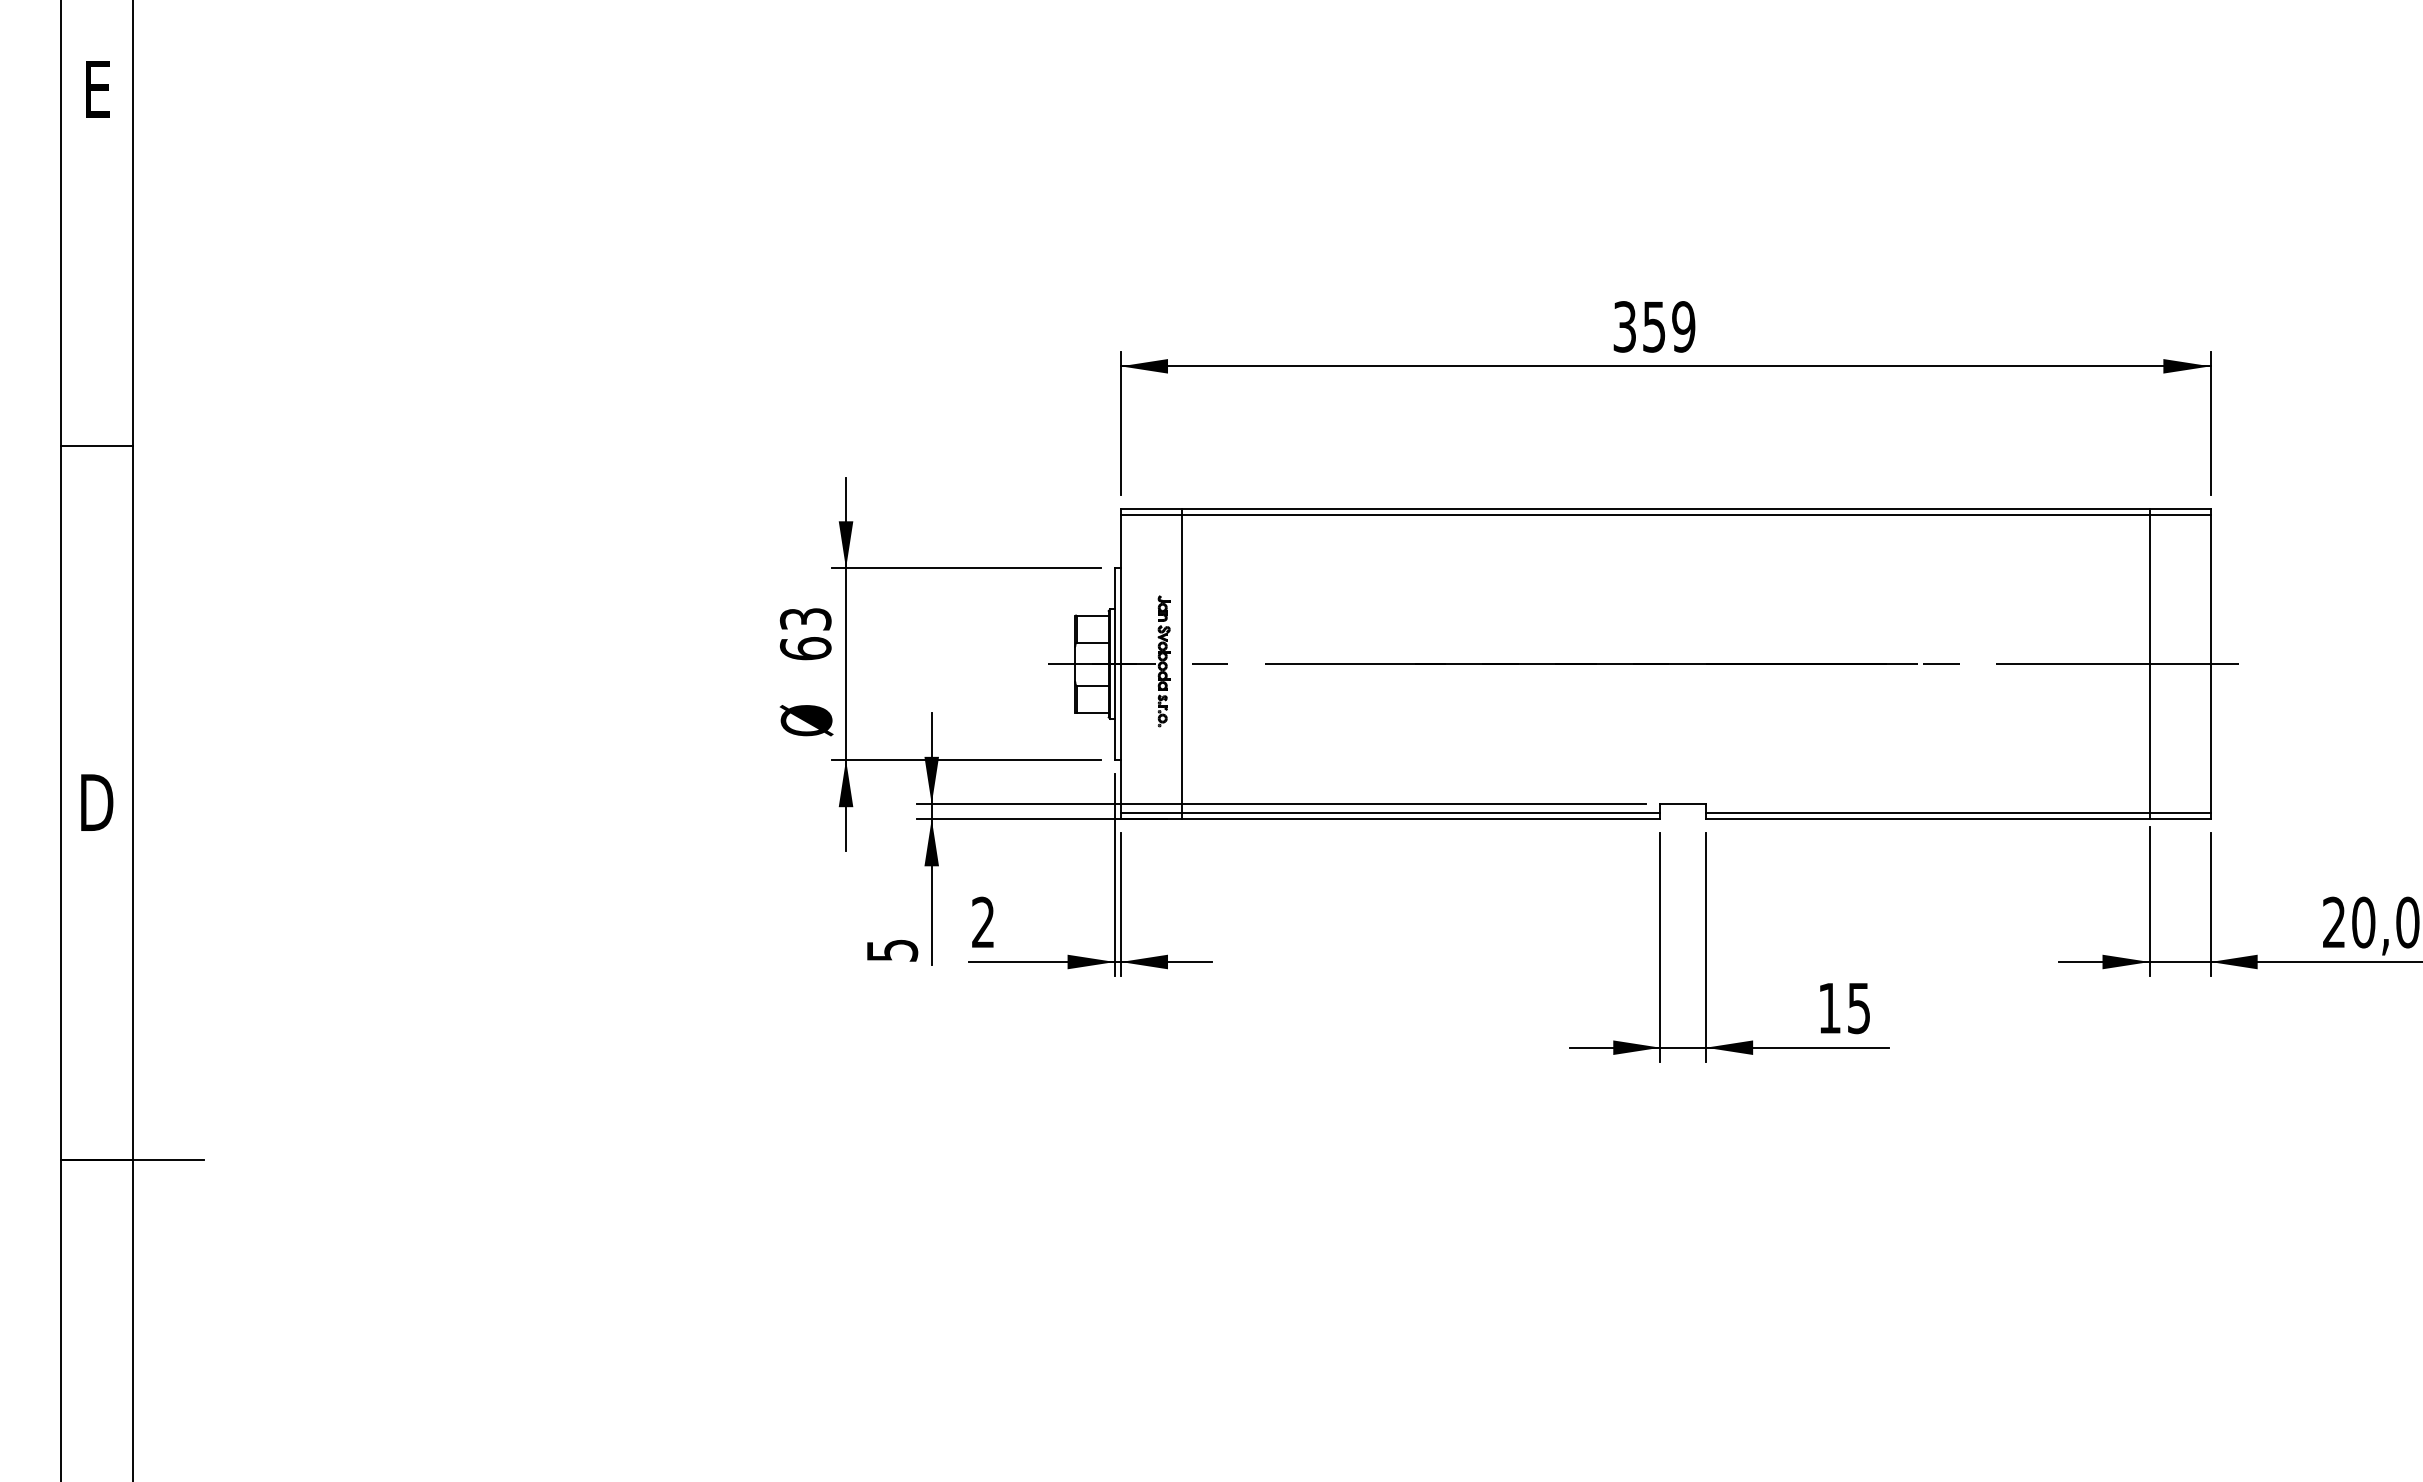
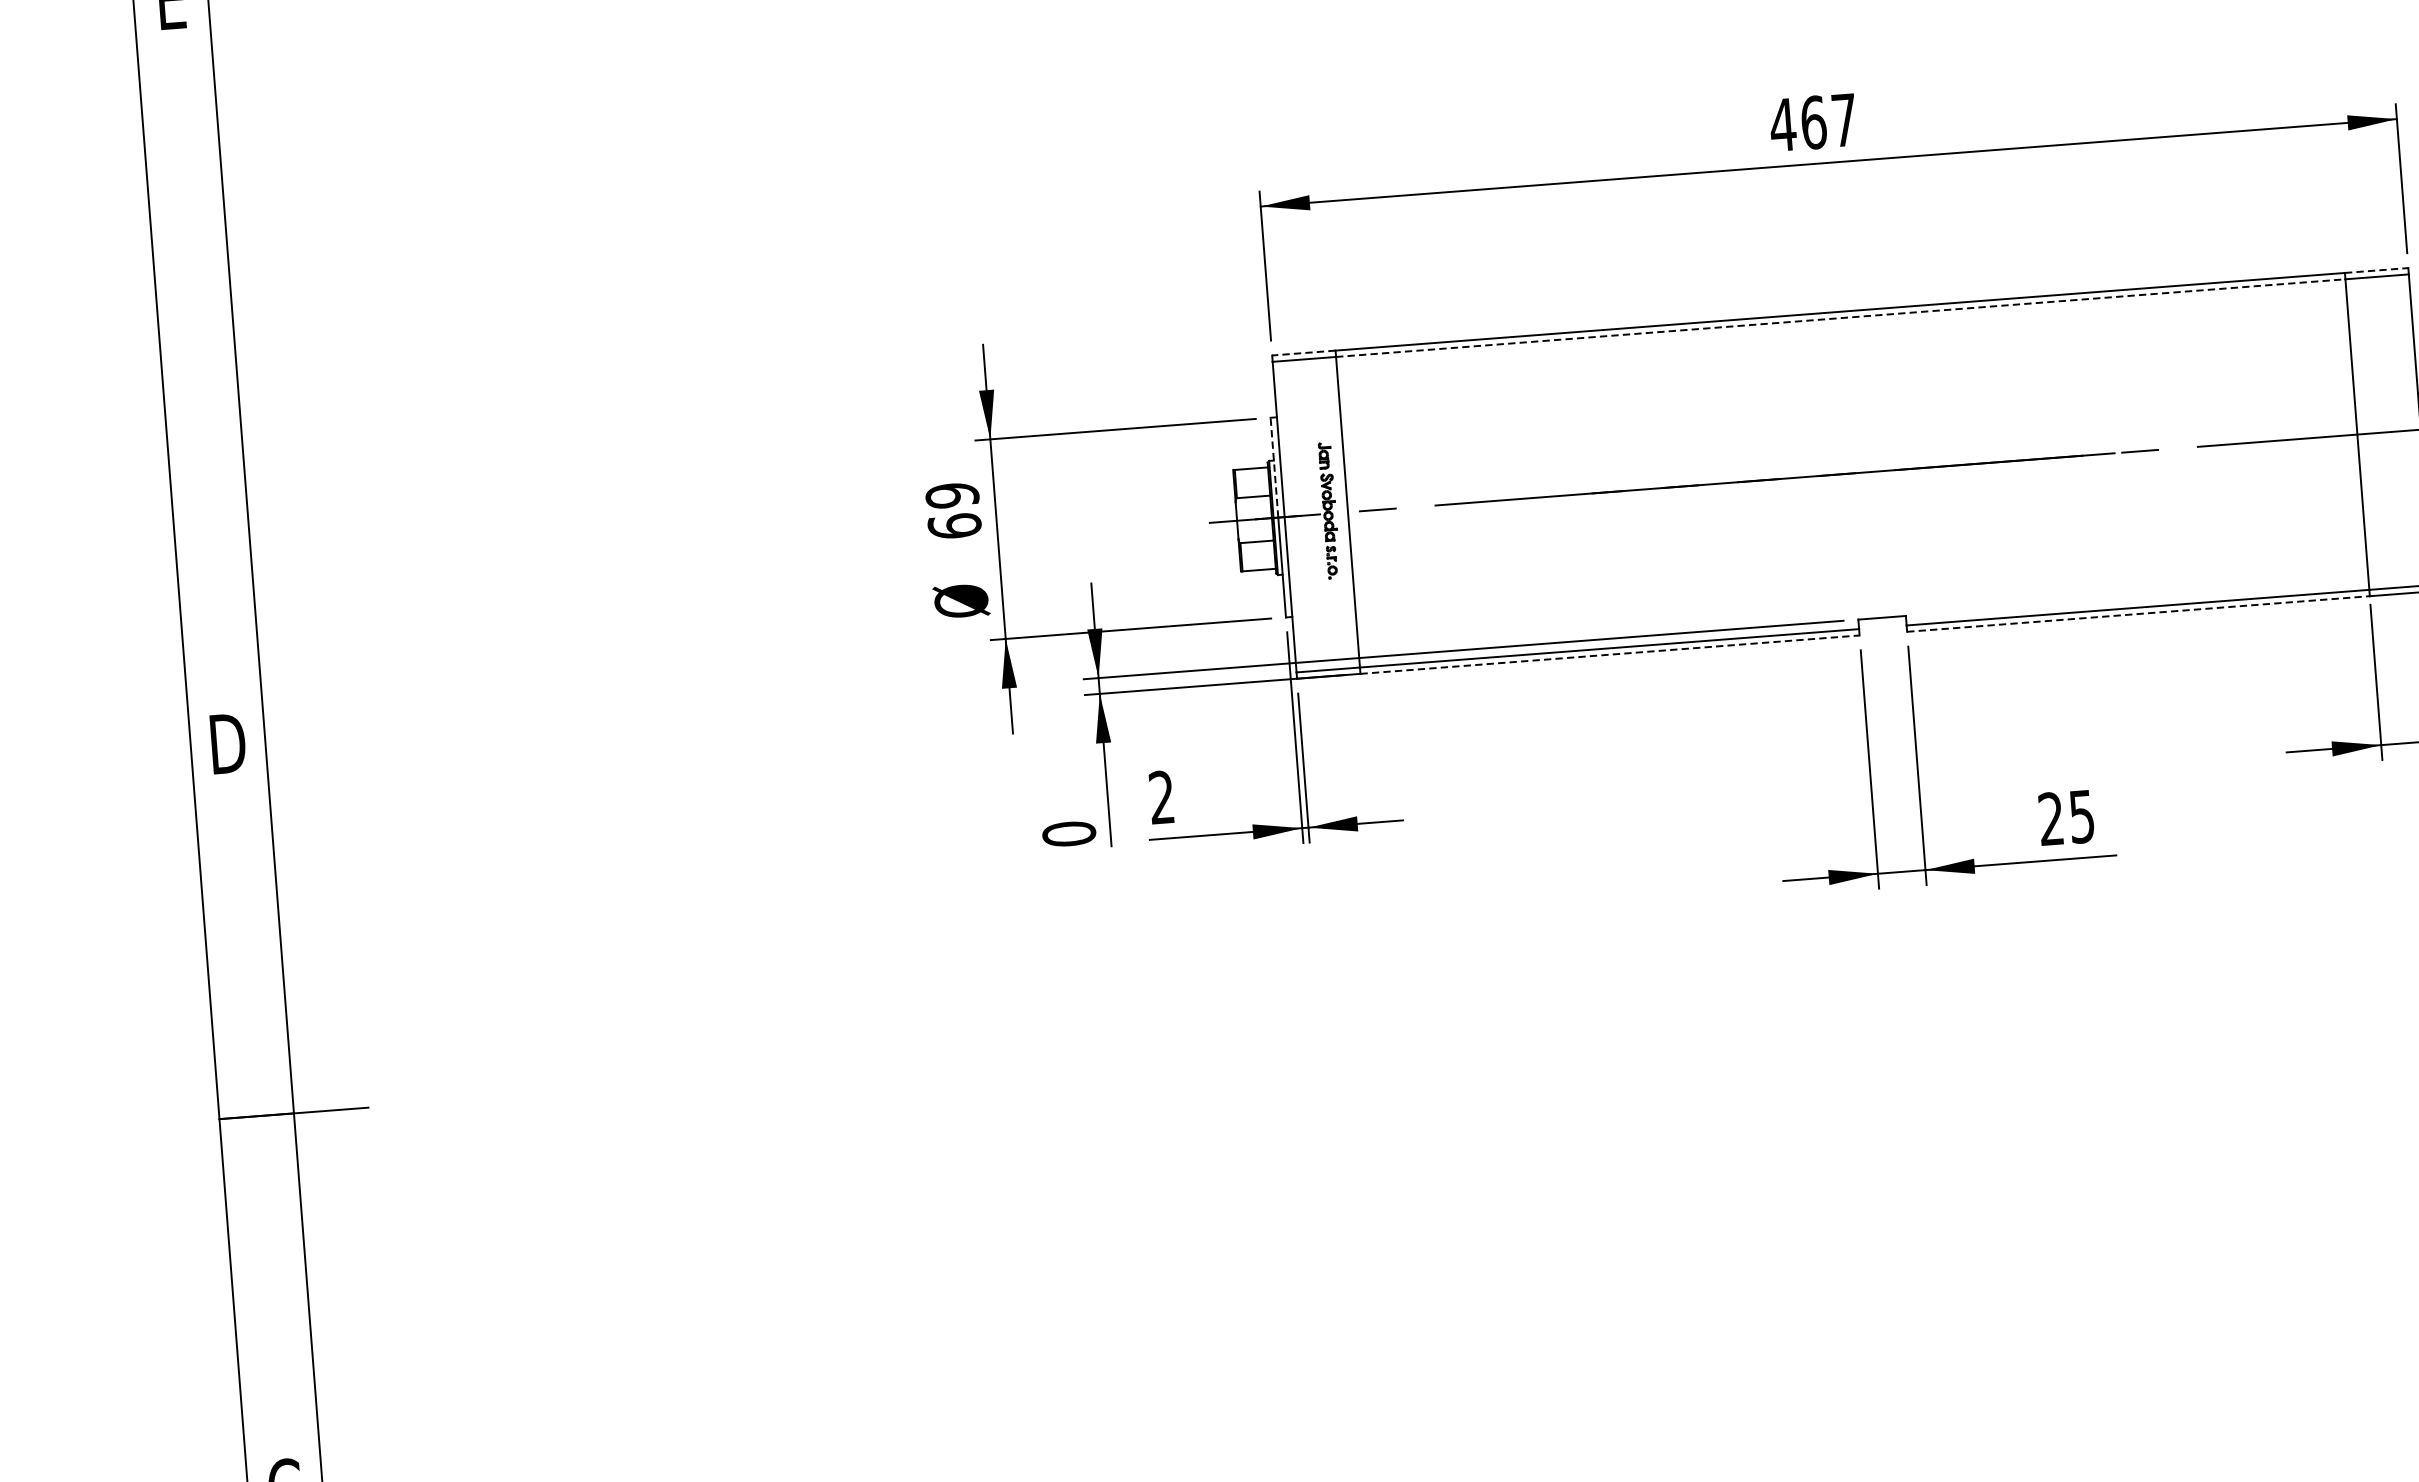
text: (1653, 326) -> (1812, 122), 359 -> 467
line: (96, 445) -> (198, 371), removed
line: (1150, 509) -> (1303, 353), solid -> dashed
line: (2180, 509) -> (2377, 270), solid -> dashed
line: (1666, 515) -> (1841, 318), solid -> dashed
line: (1114, 616) -> (1274, 467), solid -> dashed
text: (805, 618) -> (952, 494), 63 -> 69
line: (1421, 819) -> (1610, 654), solid -> dashed
line: (1927, 819) -> (2138, 614), solid -> dashed
text: (892, 950) -> (1069, 833), 5 -> 0
text: (1829, 1007) -> (2051, 818), 15 -> 25

